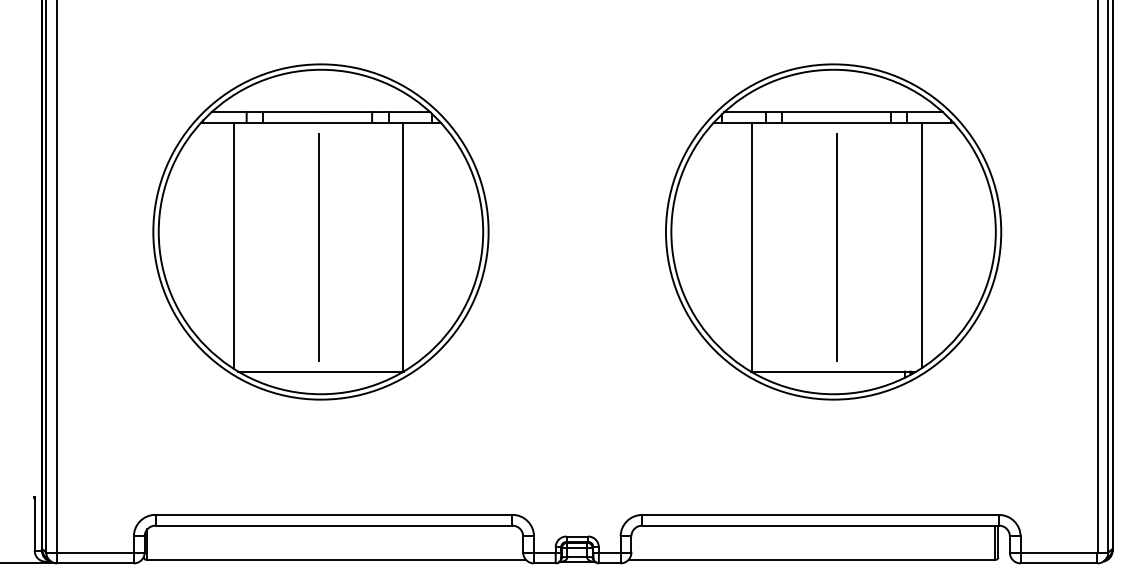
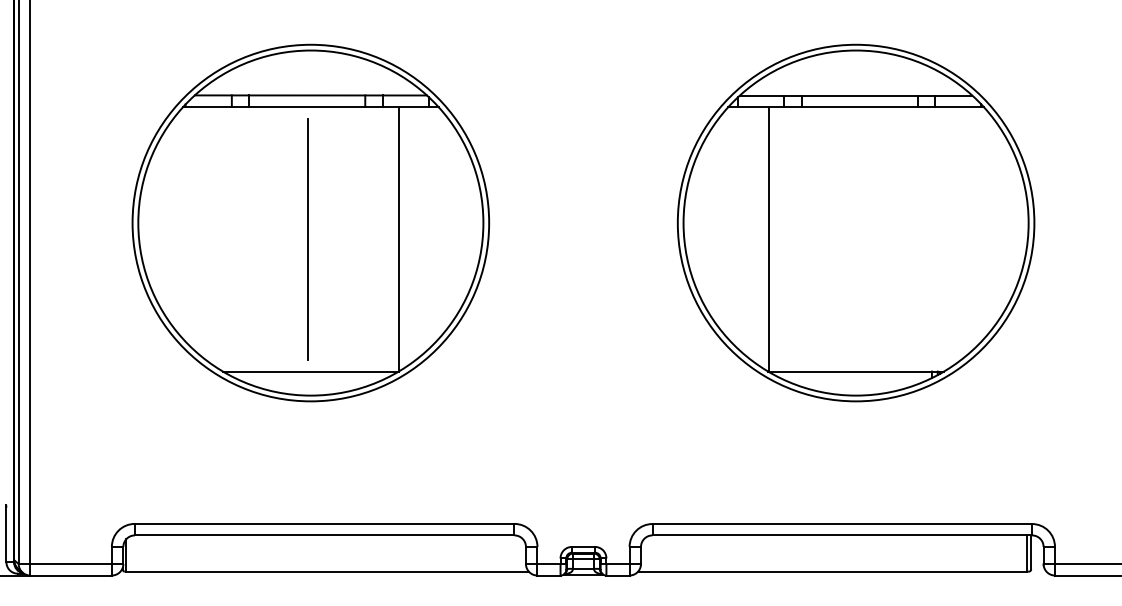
line: (233, 245) -> (217, 237), removed
line: (921, 245) -> (949, 237), removed
line: (836, 247) -> (859, 239), removed

